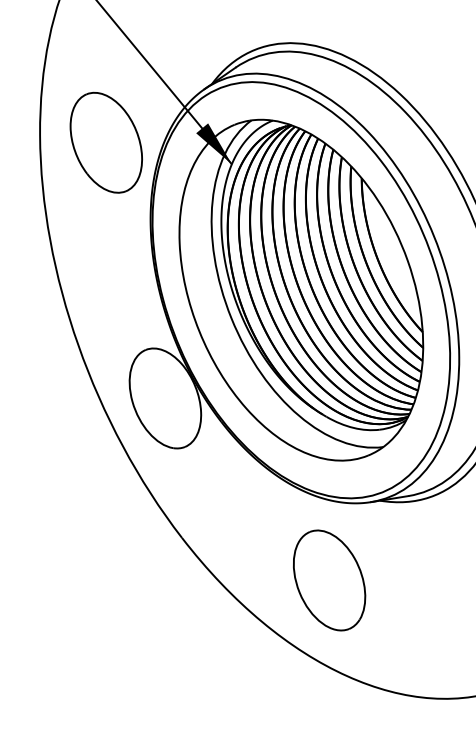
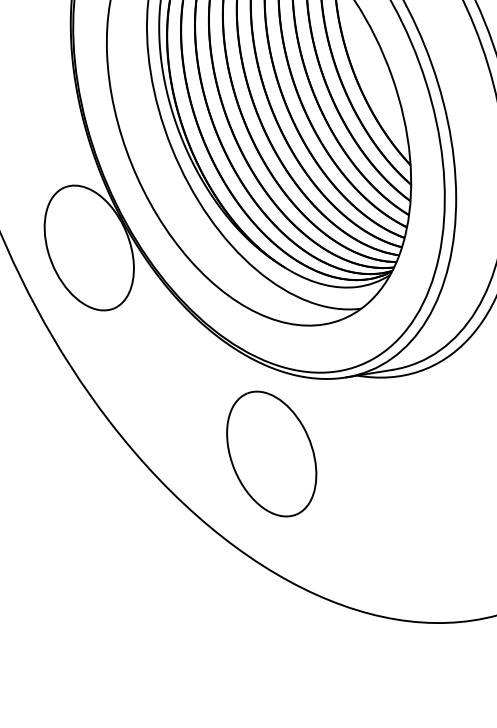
part: (329, 580) -> (271, 454), moved

